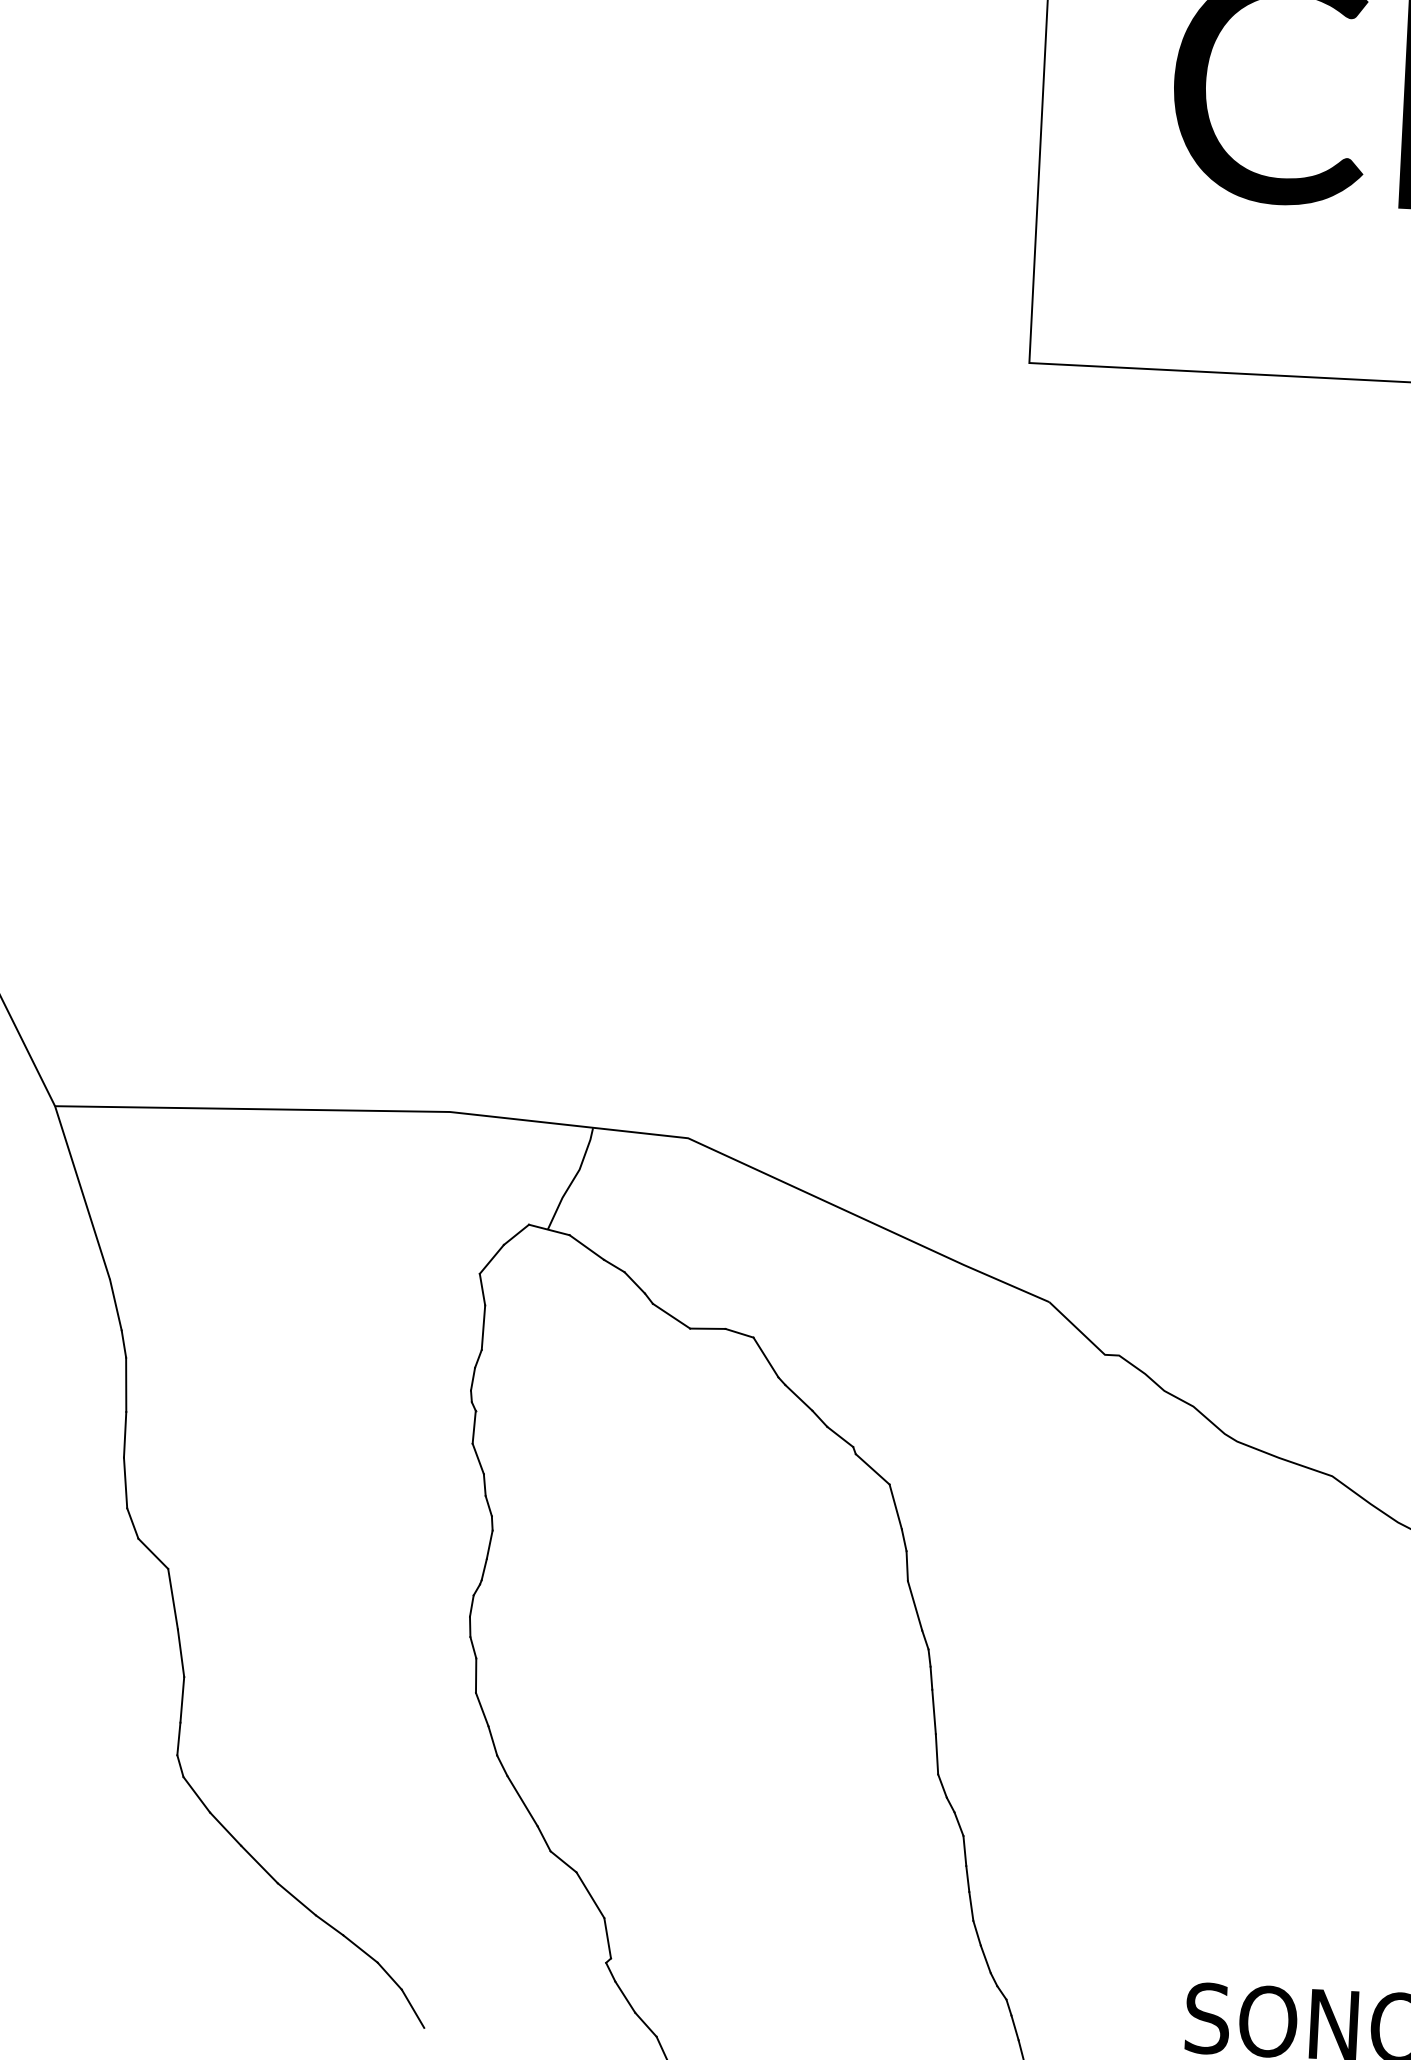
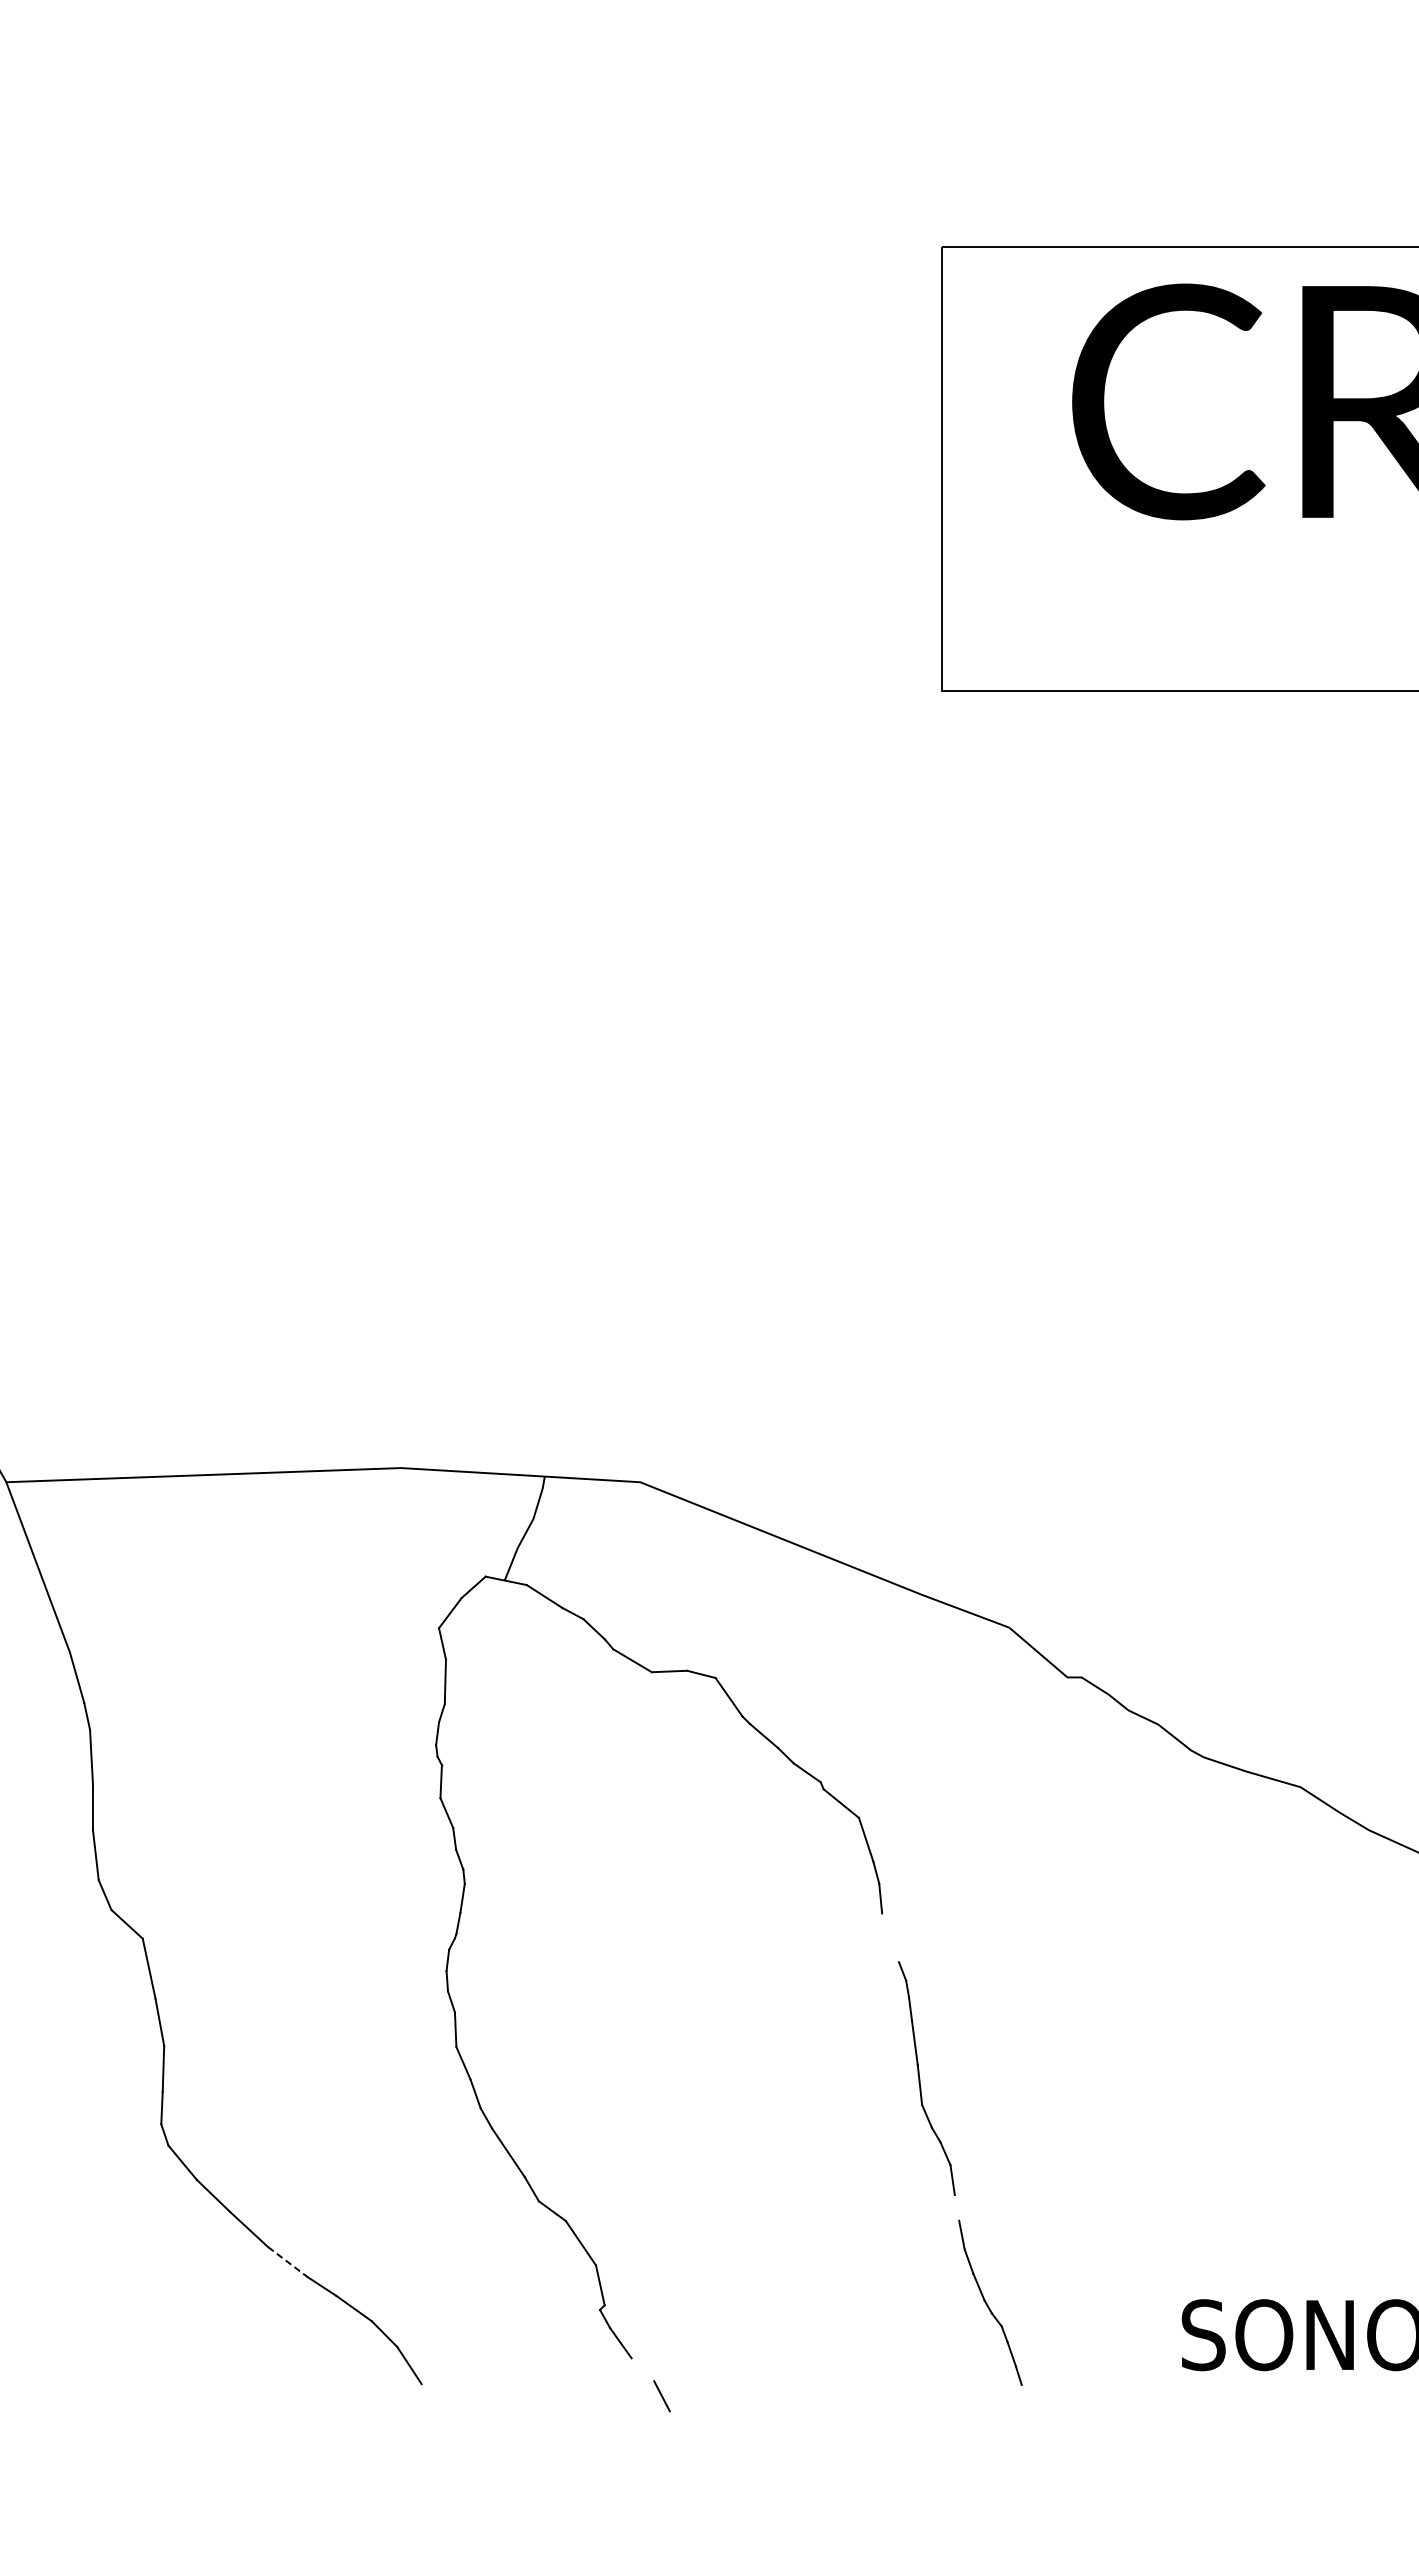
line: (915, 1605) -> (890, 1937), removed
line: (967, 1878) -> (956, 2207), removed
line: (297, 1899) -> (288, 2262), solid -> dashed
line: (645, 2024) -> (642, 2369), removed

